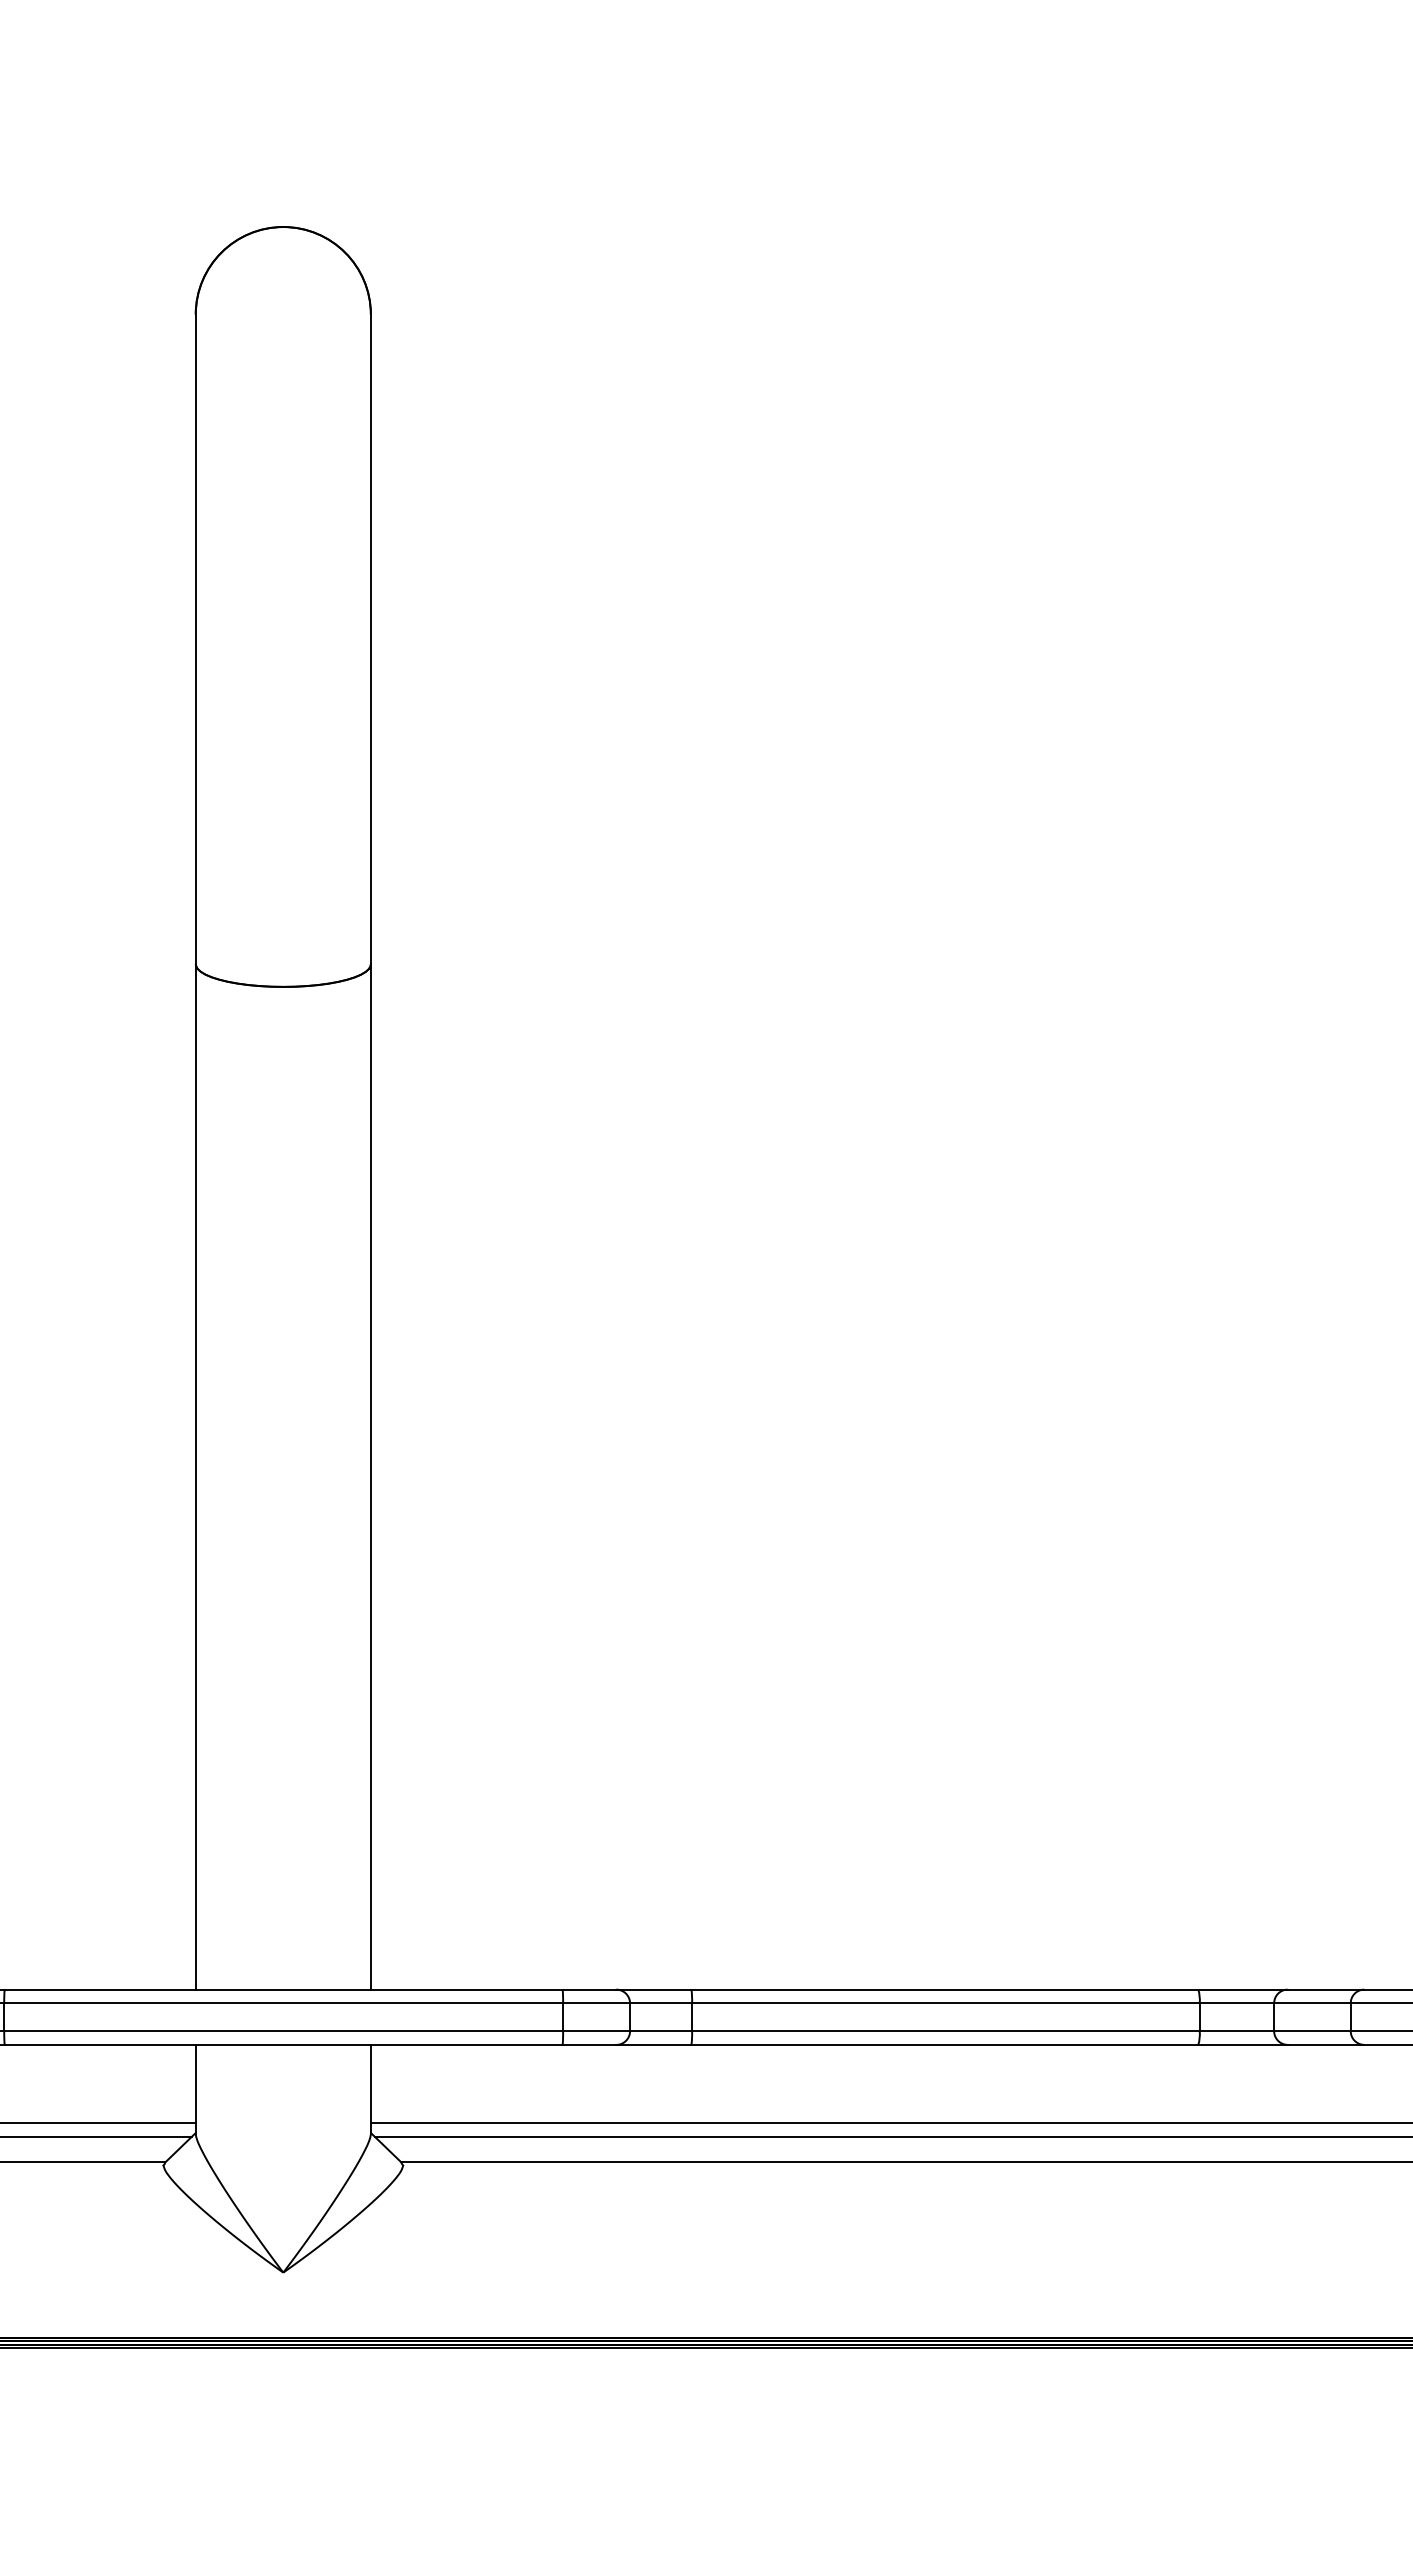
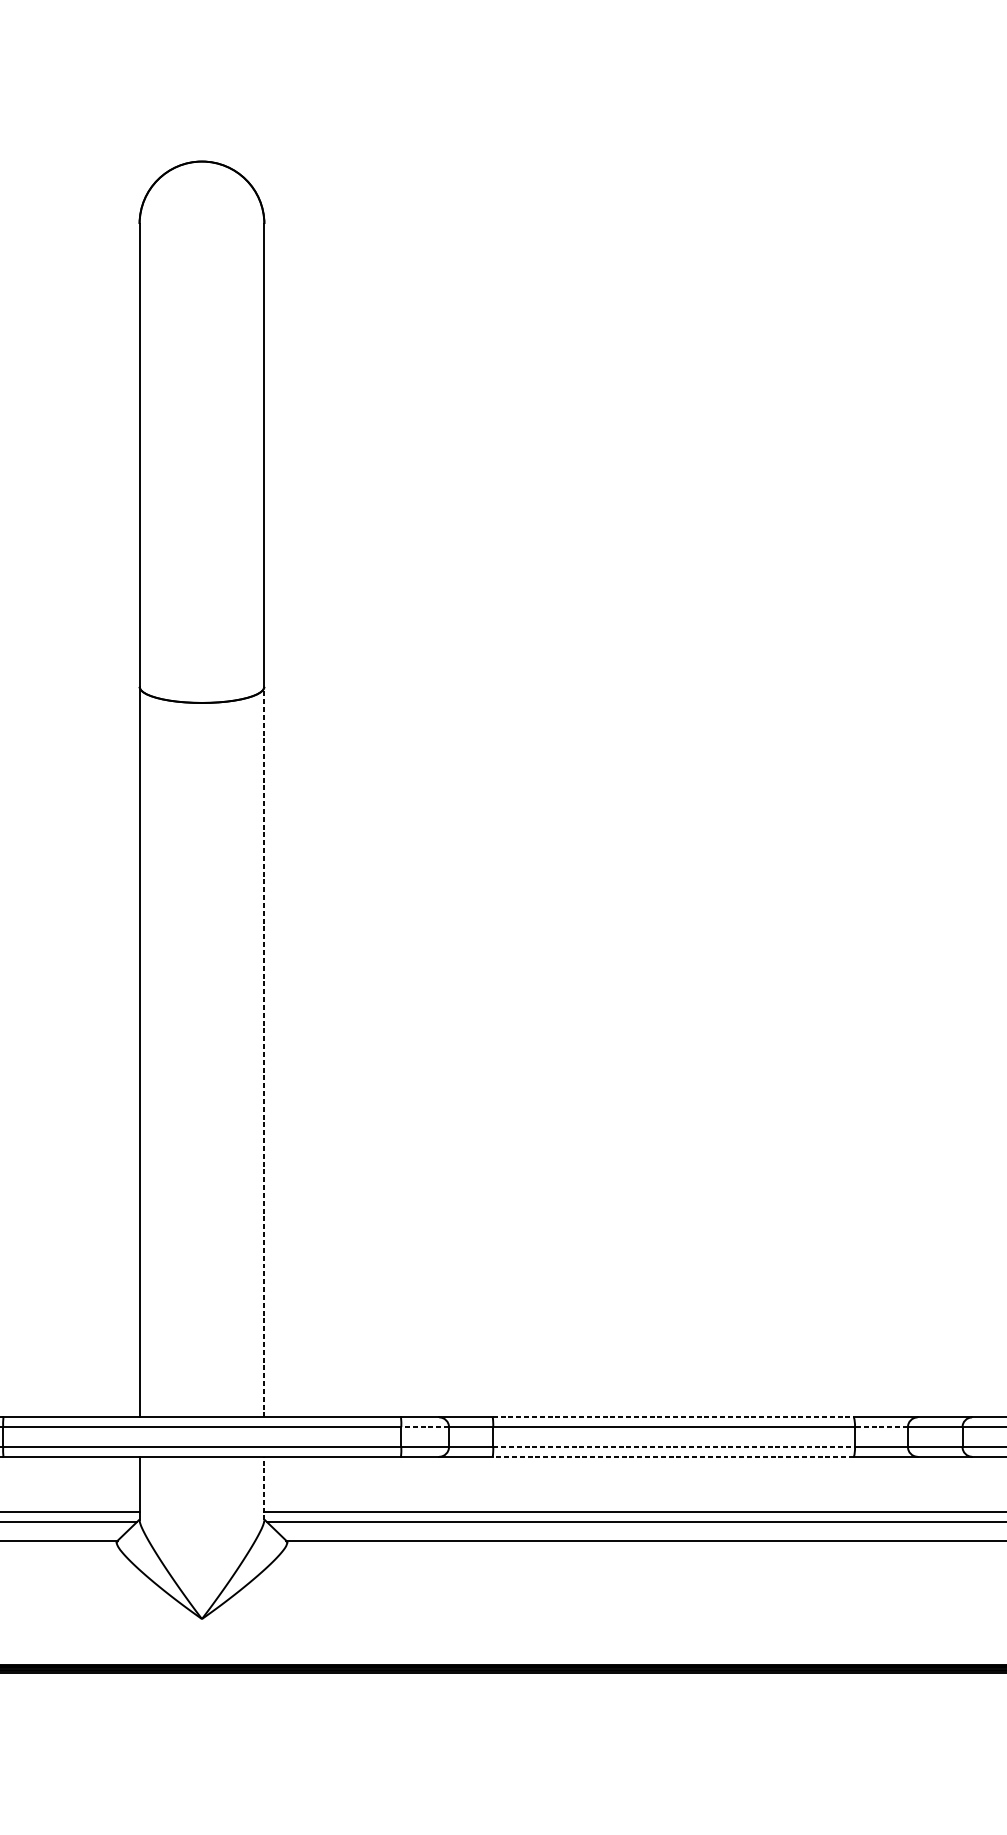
line: (370, 1476) -> (264, 1051), solid -> dashed
line: (945, 1989) -> (673, 1417), solid -> dashed
line: (596, 2003) -> (425, 1427), solid -> dashed
line: (1236, 2003) -> (881, 1427), solid -> dashed
line: (945, 2031) -> (673, 1447), solid -> dashed
line: (944, 2044) -> (673, 1456), solid -> dashed
line: (370, 2089) -> (264, 1488), solid -> dashed

